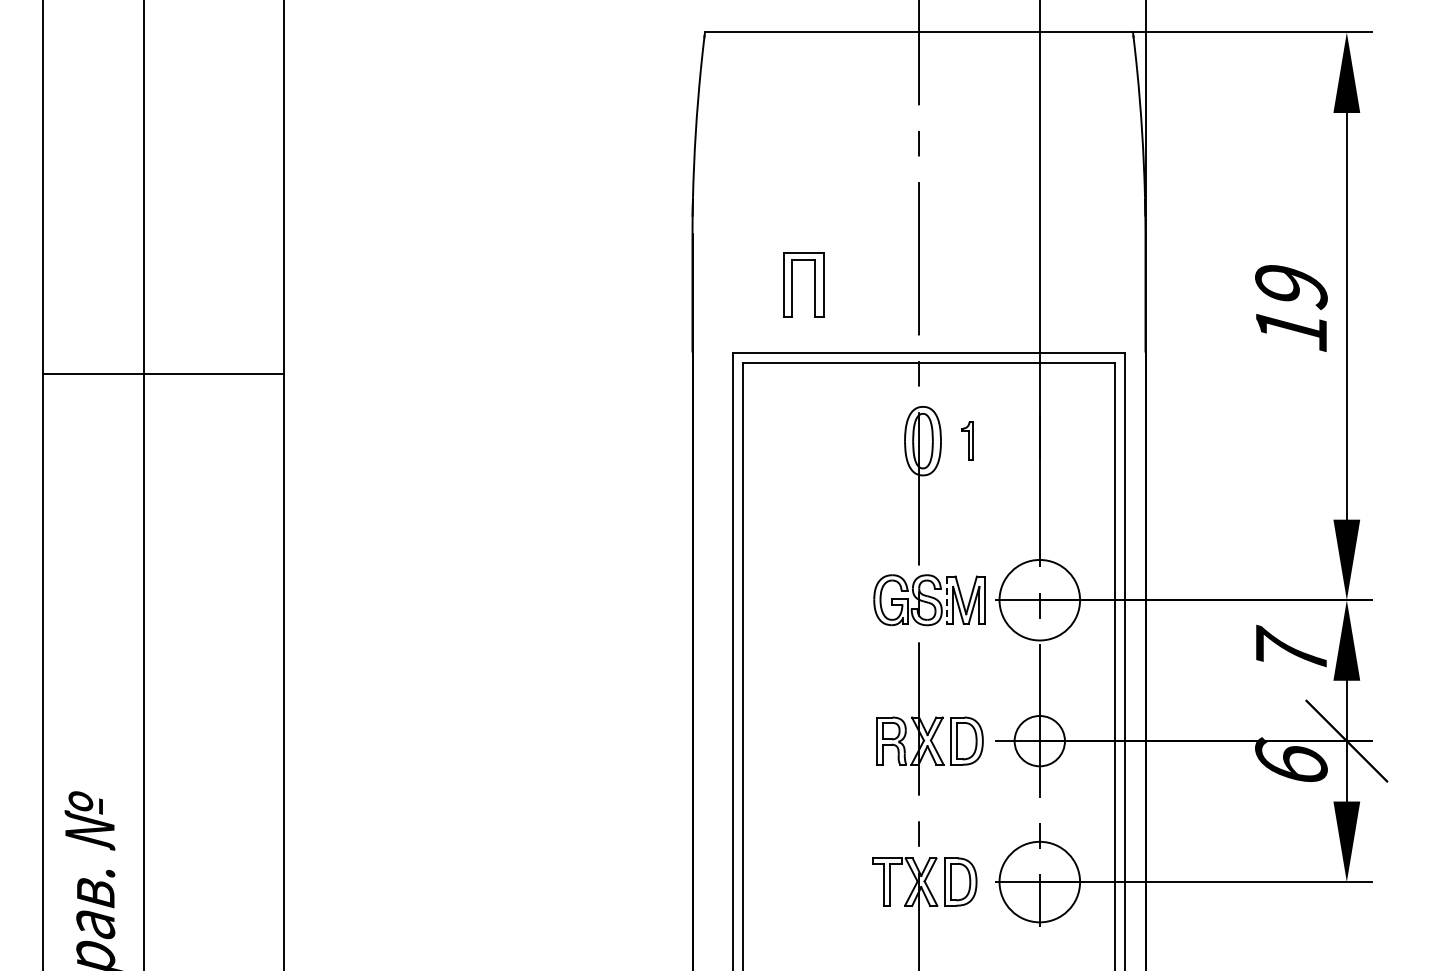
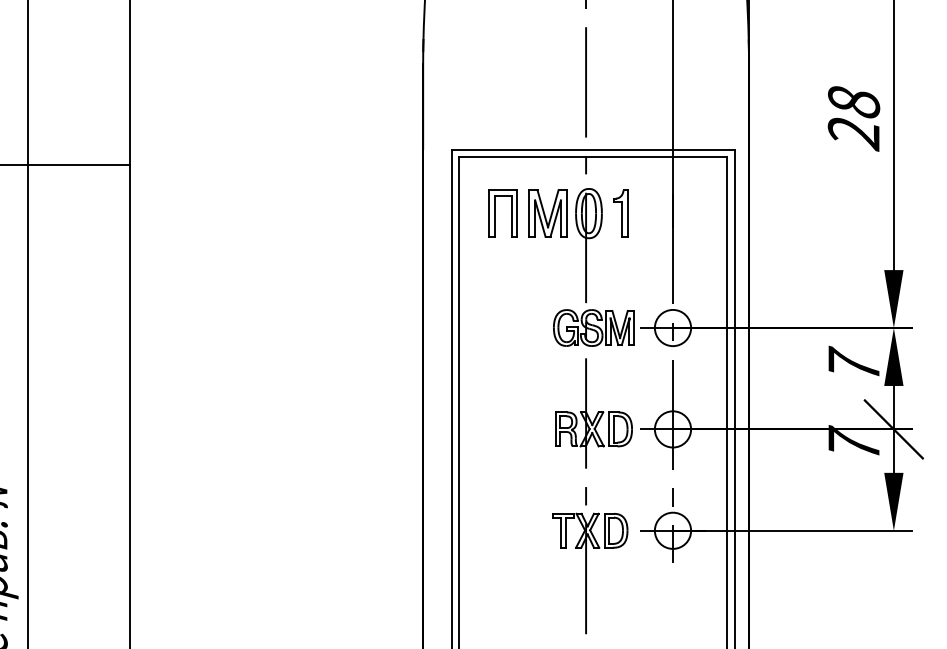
part: (792, 284) -> (495, 213), moved
text: (1291, 309) -> (854, 118), 19 -> 28
part: (865, 440) -> (547, 213), added
part: (967, 440) -> (620, 213), size x1.67
line: (947, 600) -> (606, 328), dashed -> solid
circle: (1039, 600) -> (672, 328), size x0.62
text: (1291, 758) -> (854, 441), 6 -> 7
circle: (1039, 881) -> (672, 530), size x0.62

